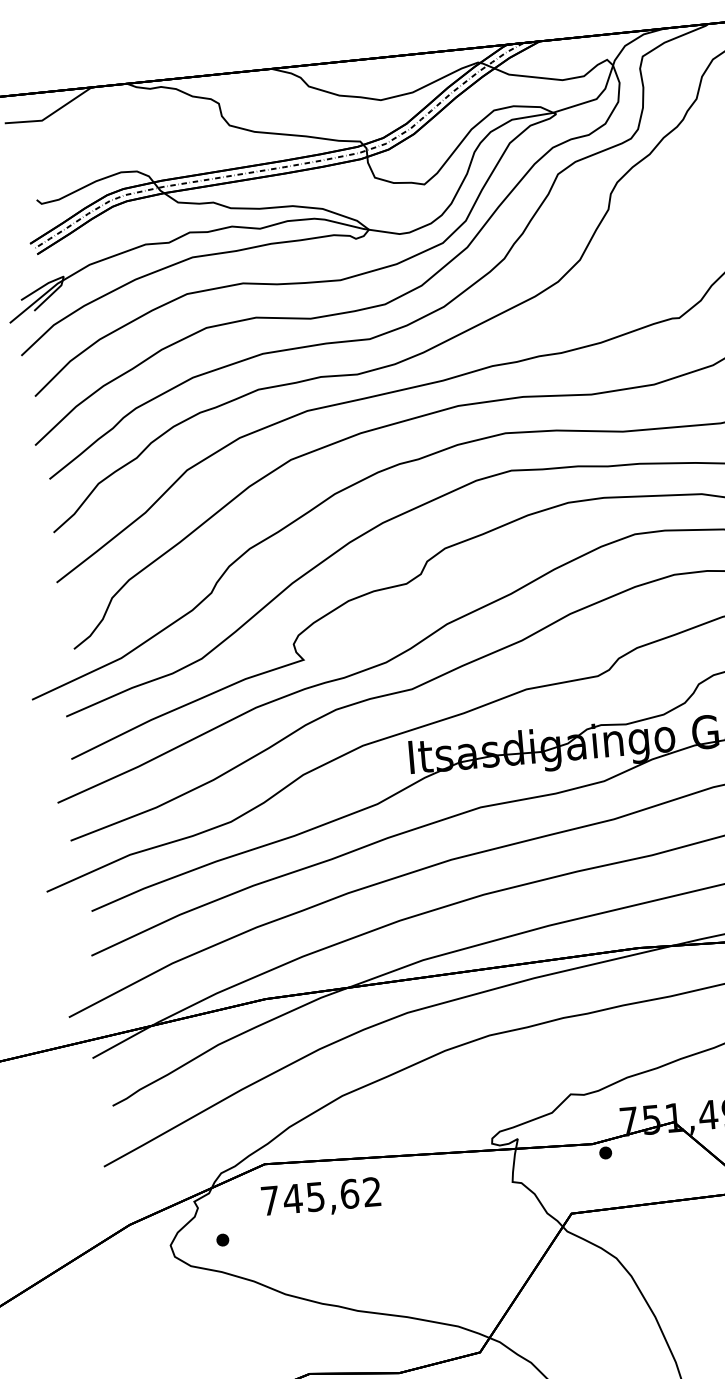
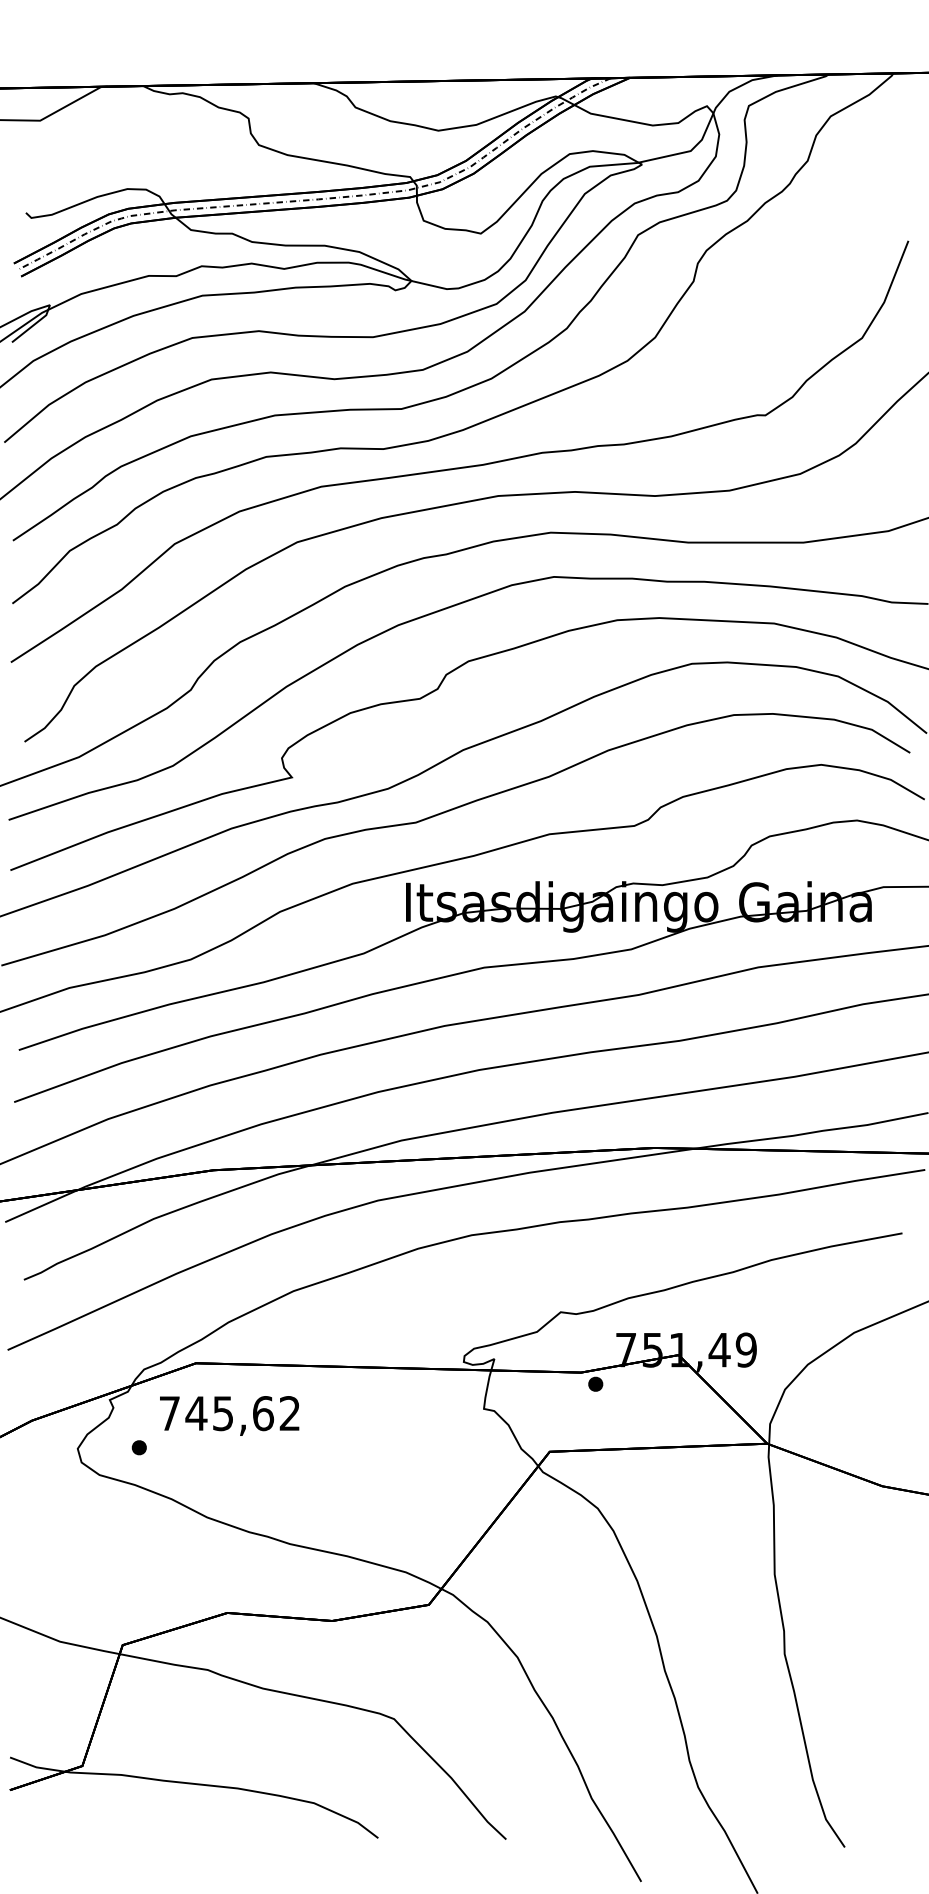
text: (321, 1198) -> (229, 1415), moved

